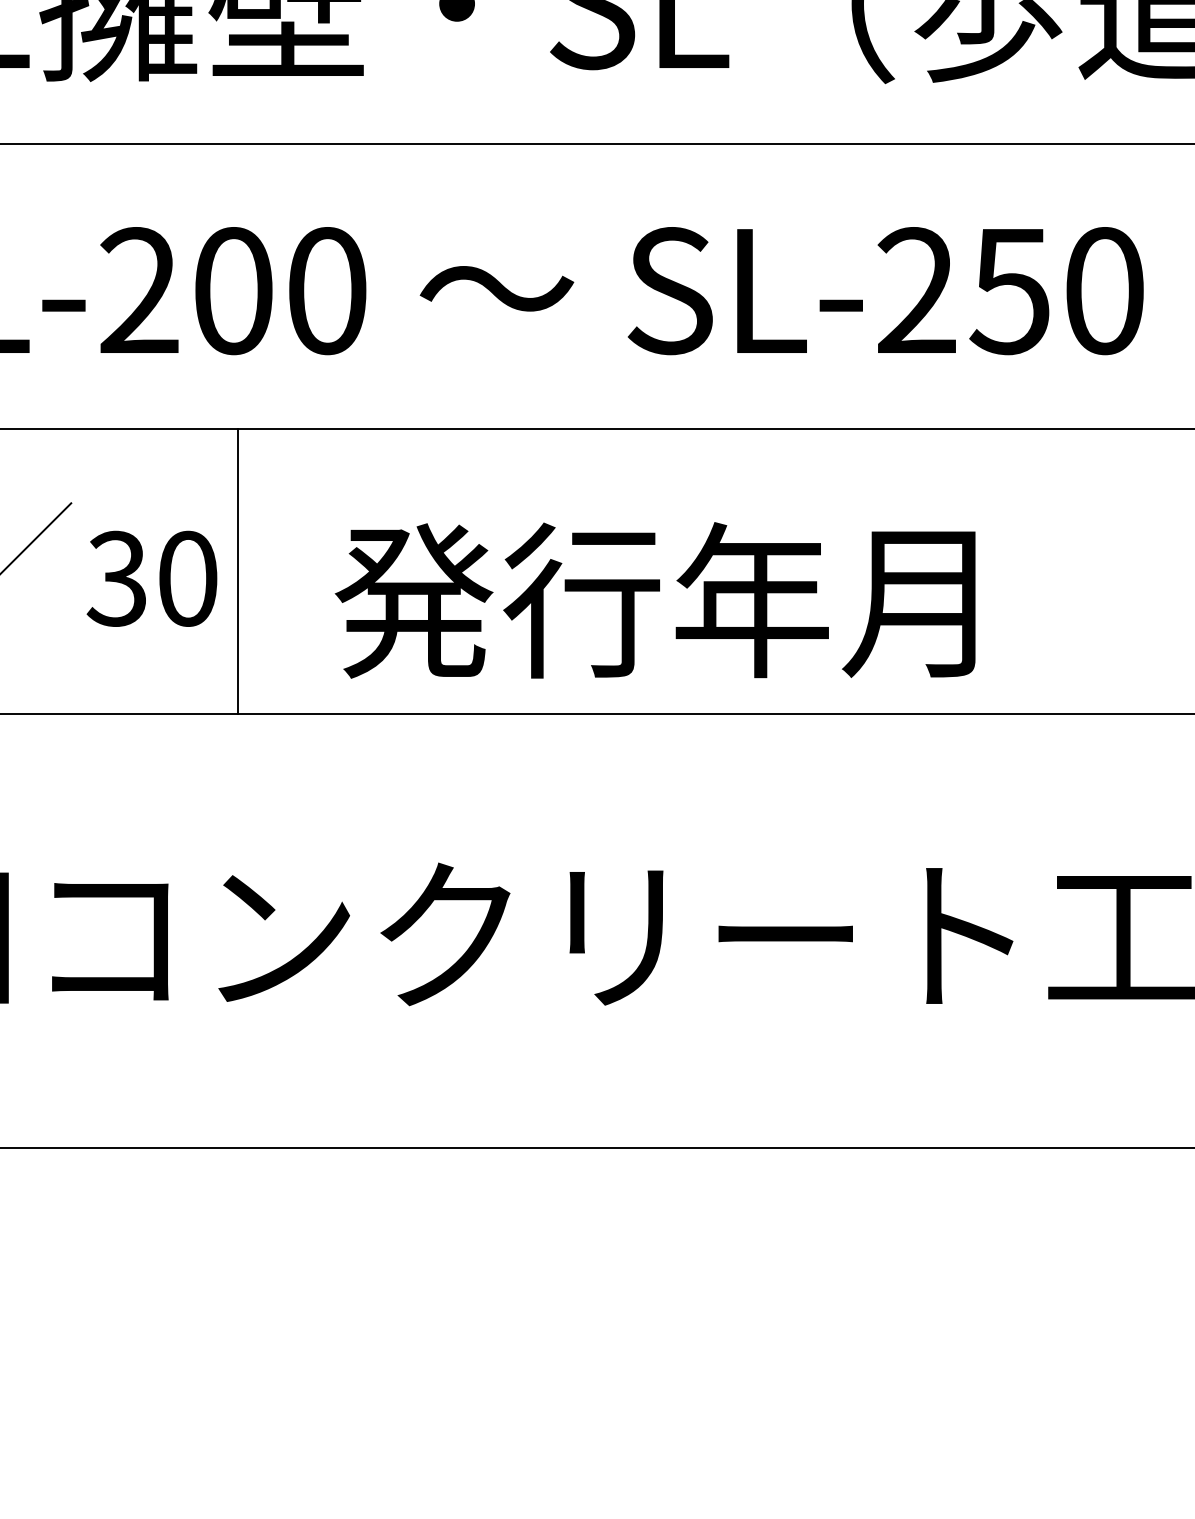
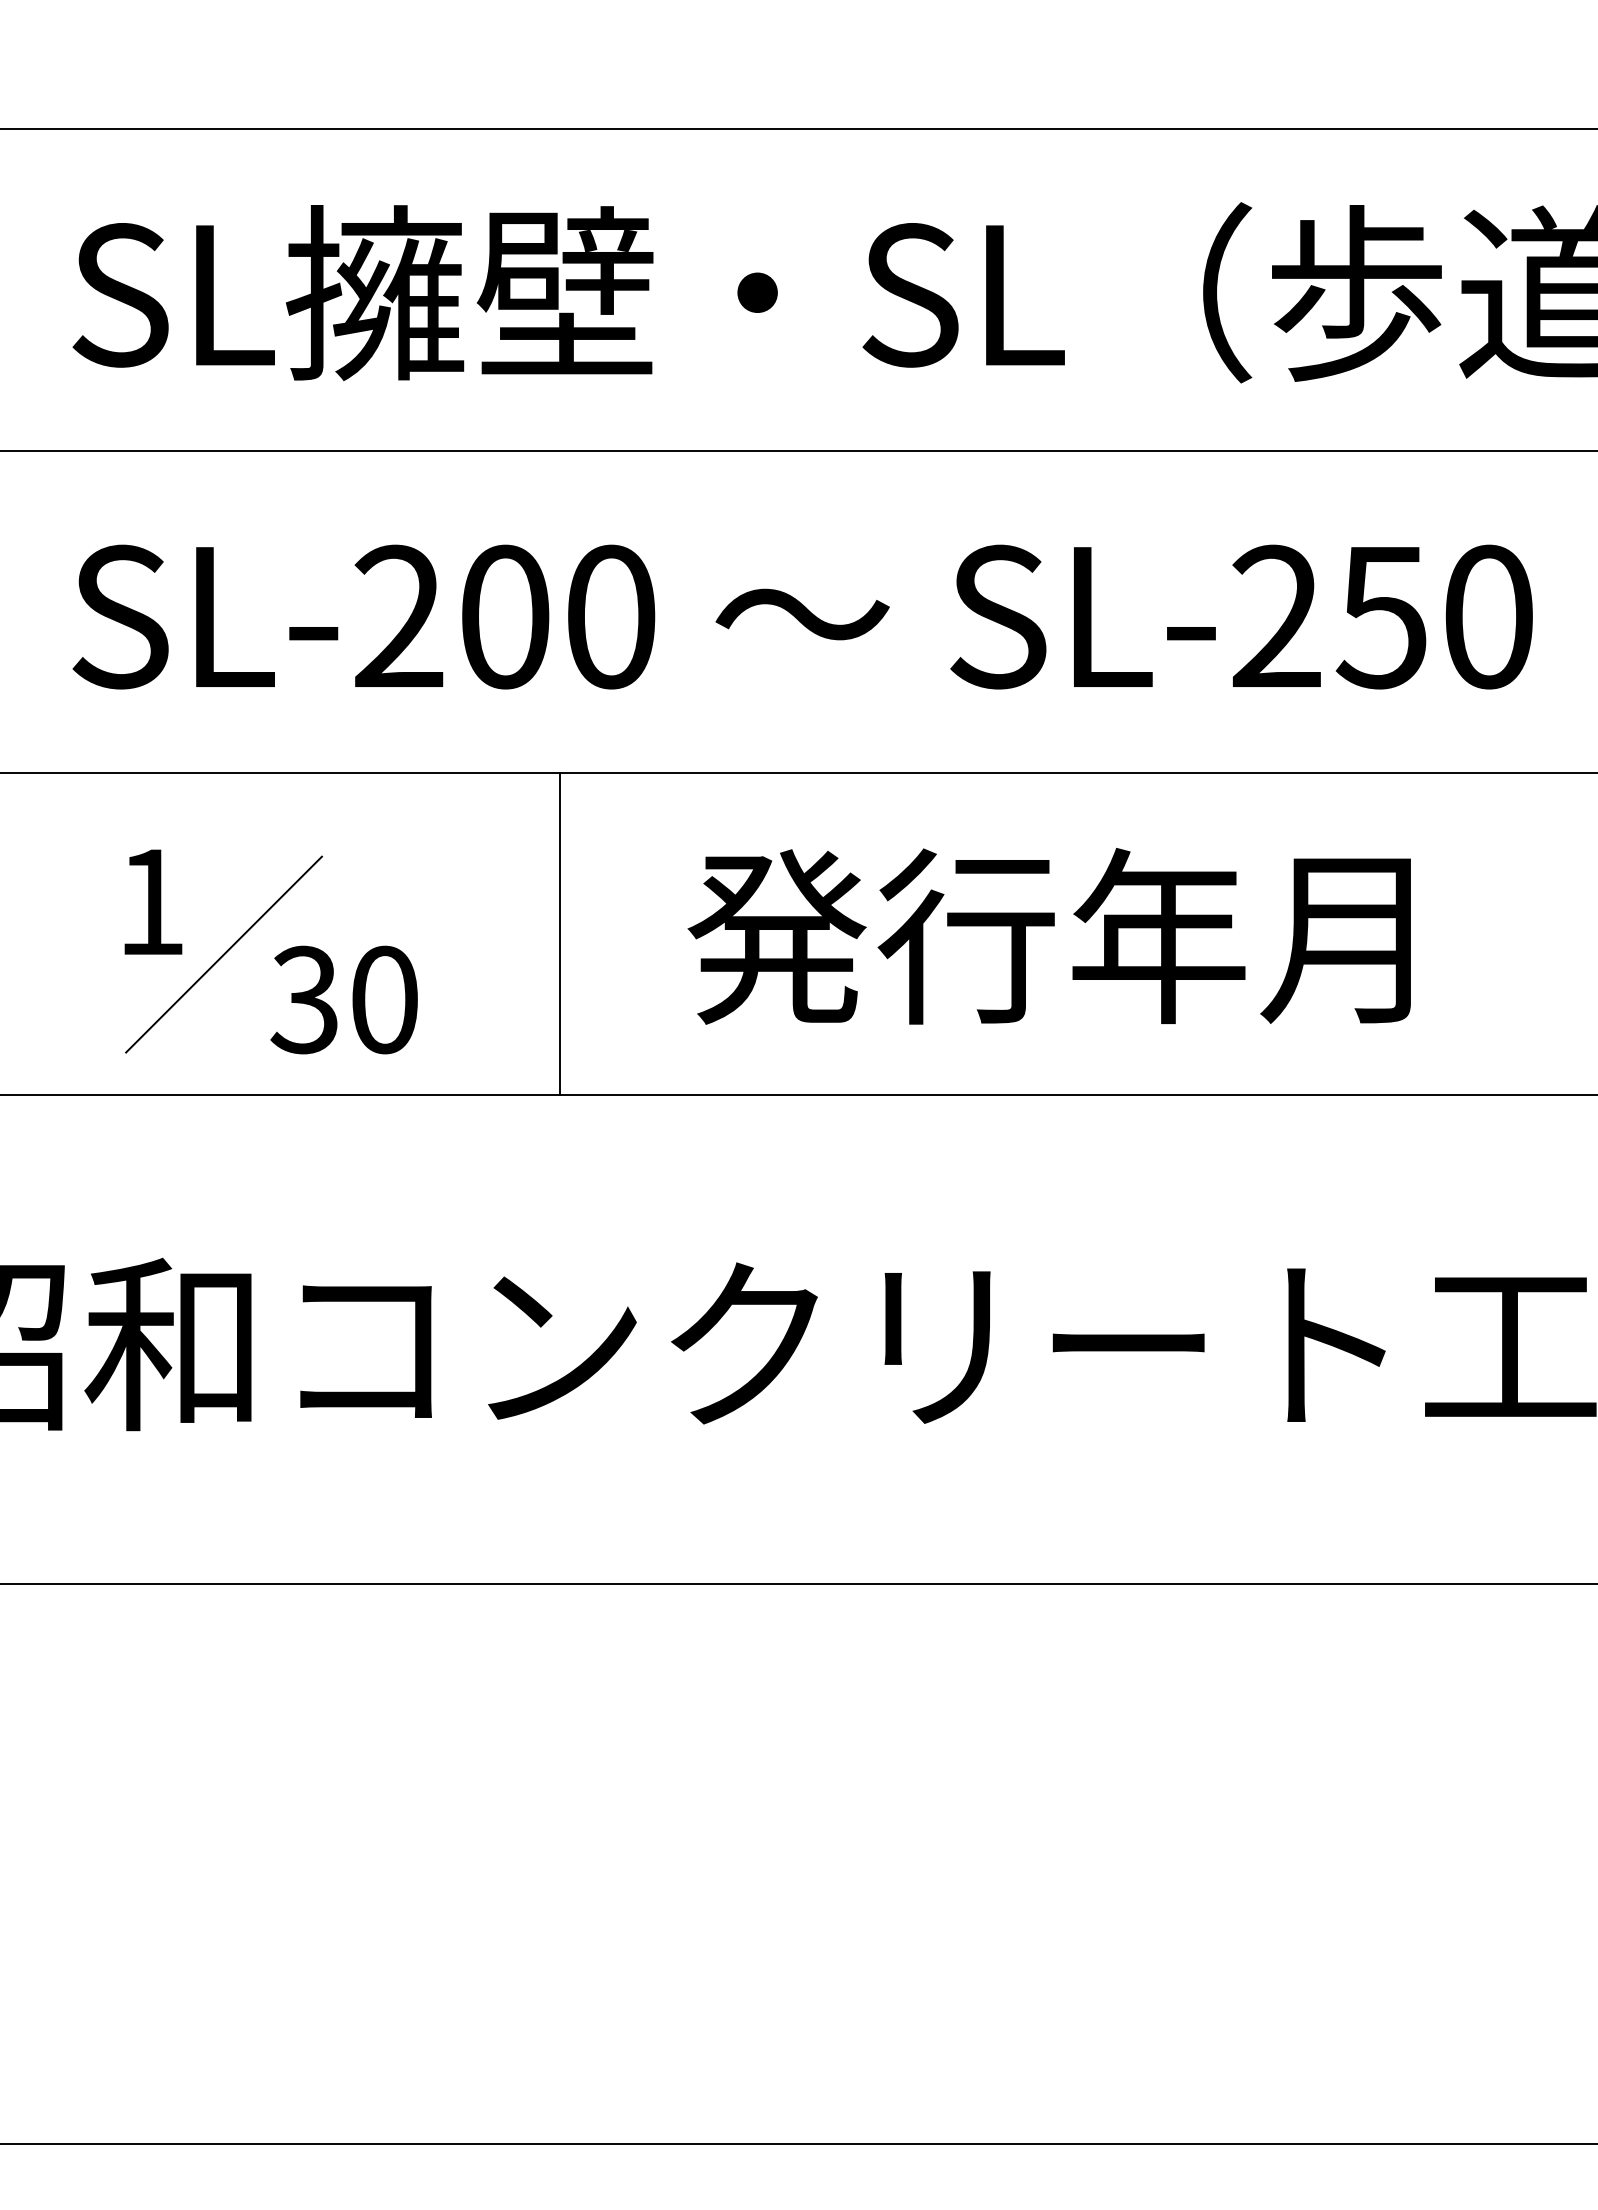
line: (238, 571) -> (559, 933), moved
text: (151, 578) -> (343, 999), moved
text: (654, 599) -> (1048, 935), moved

